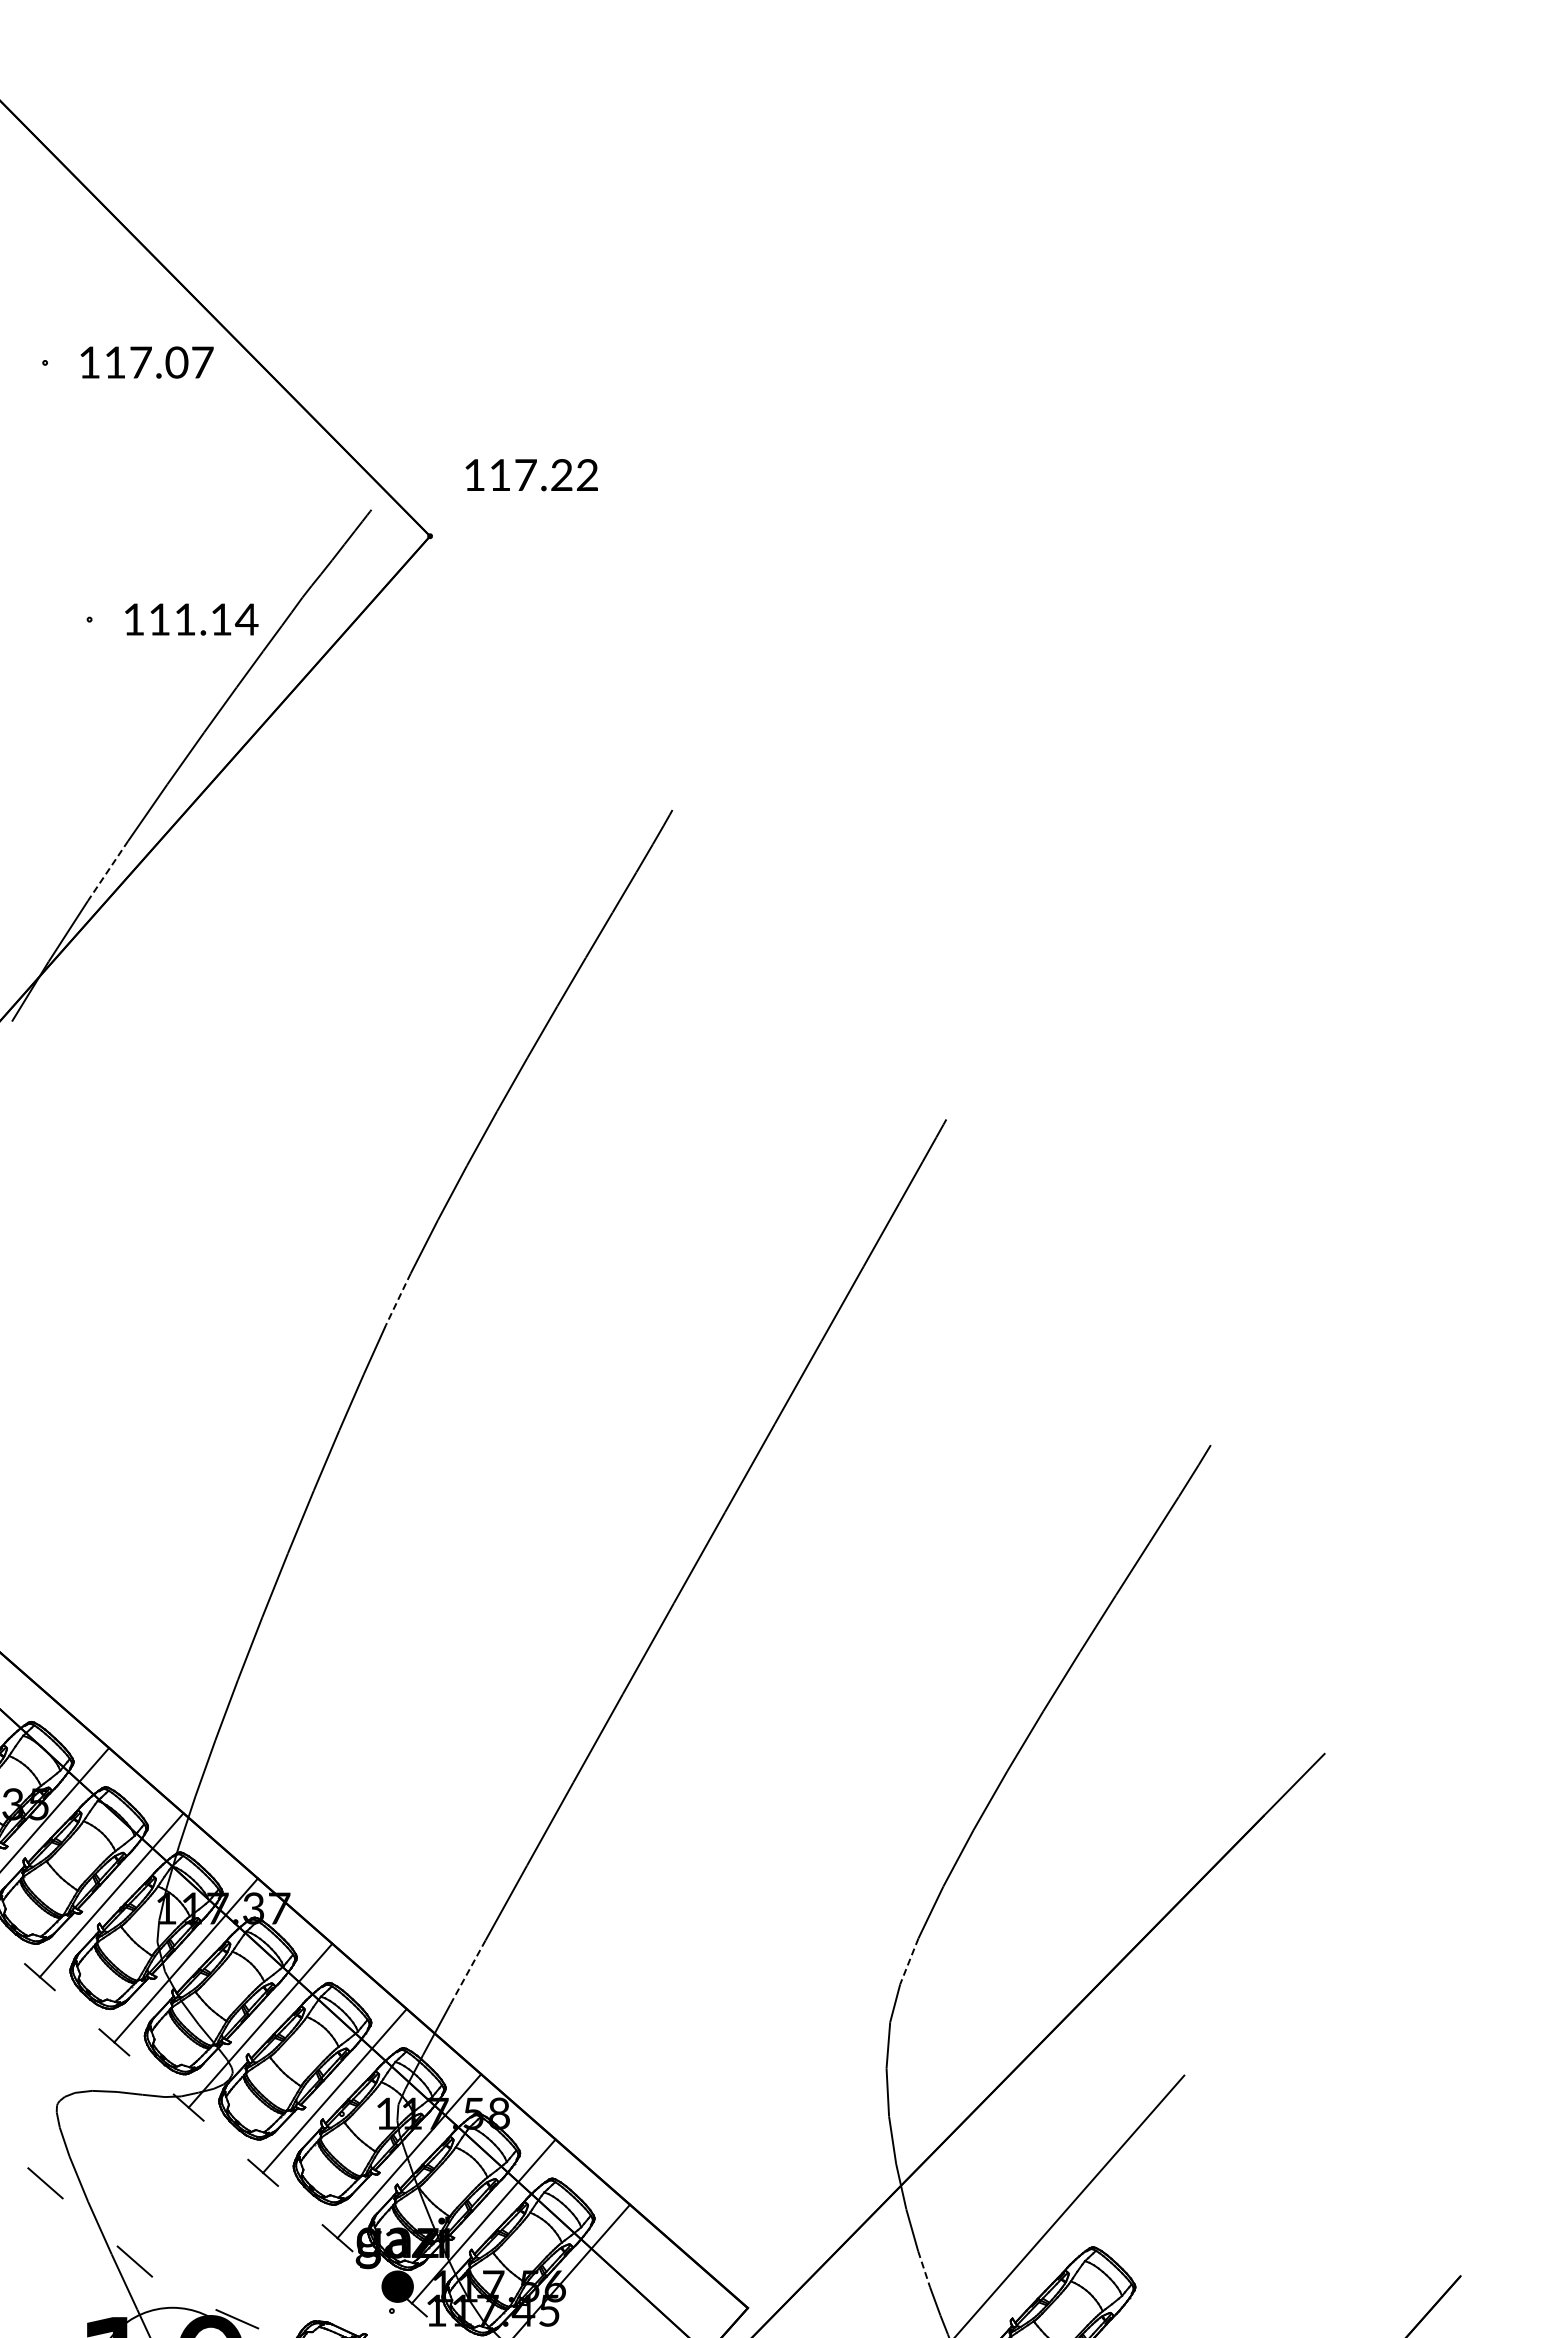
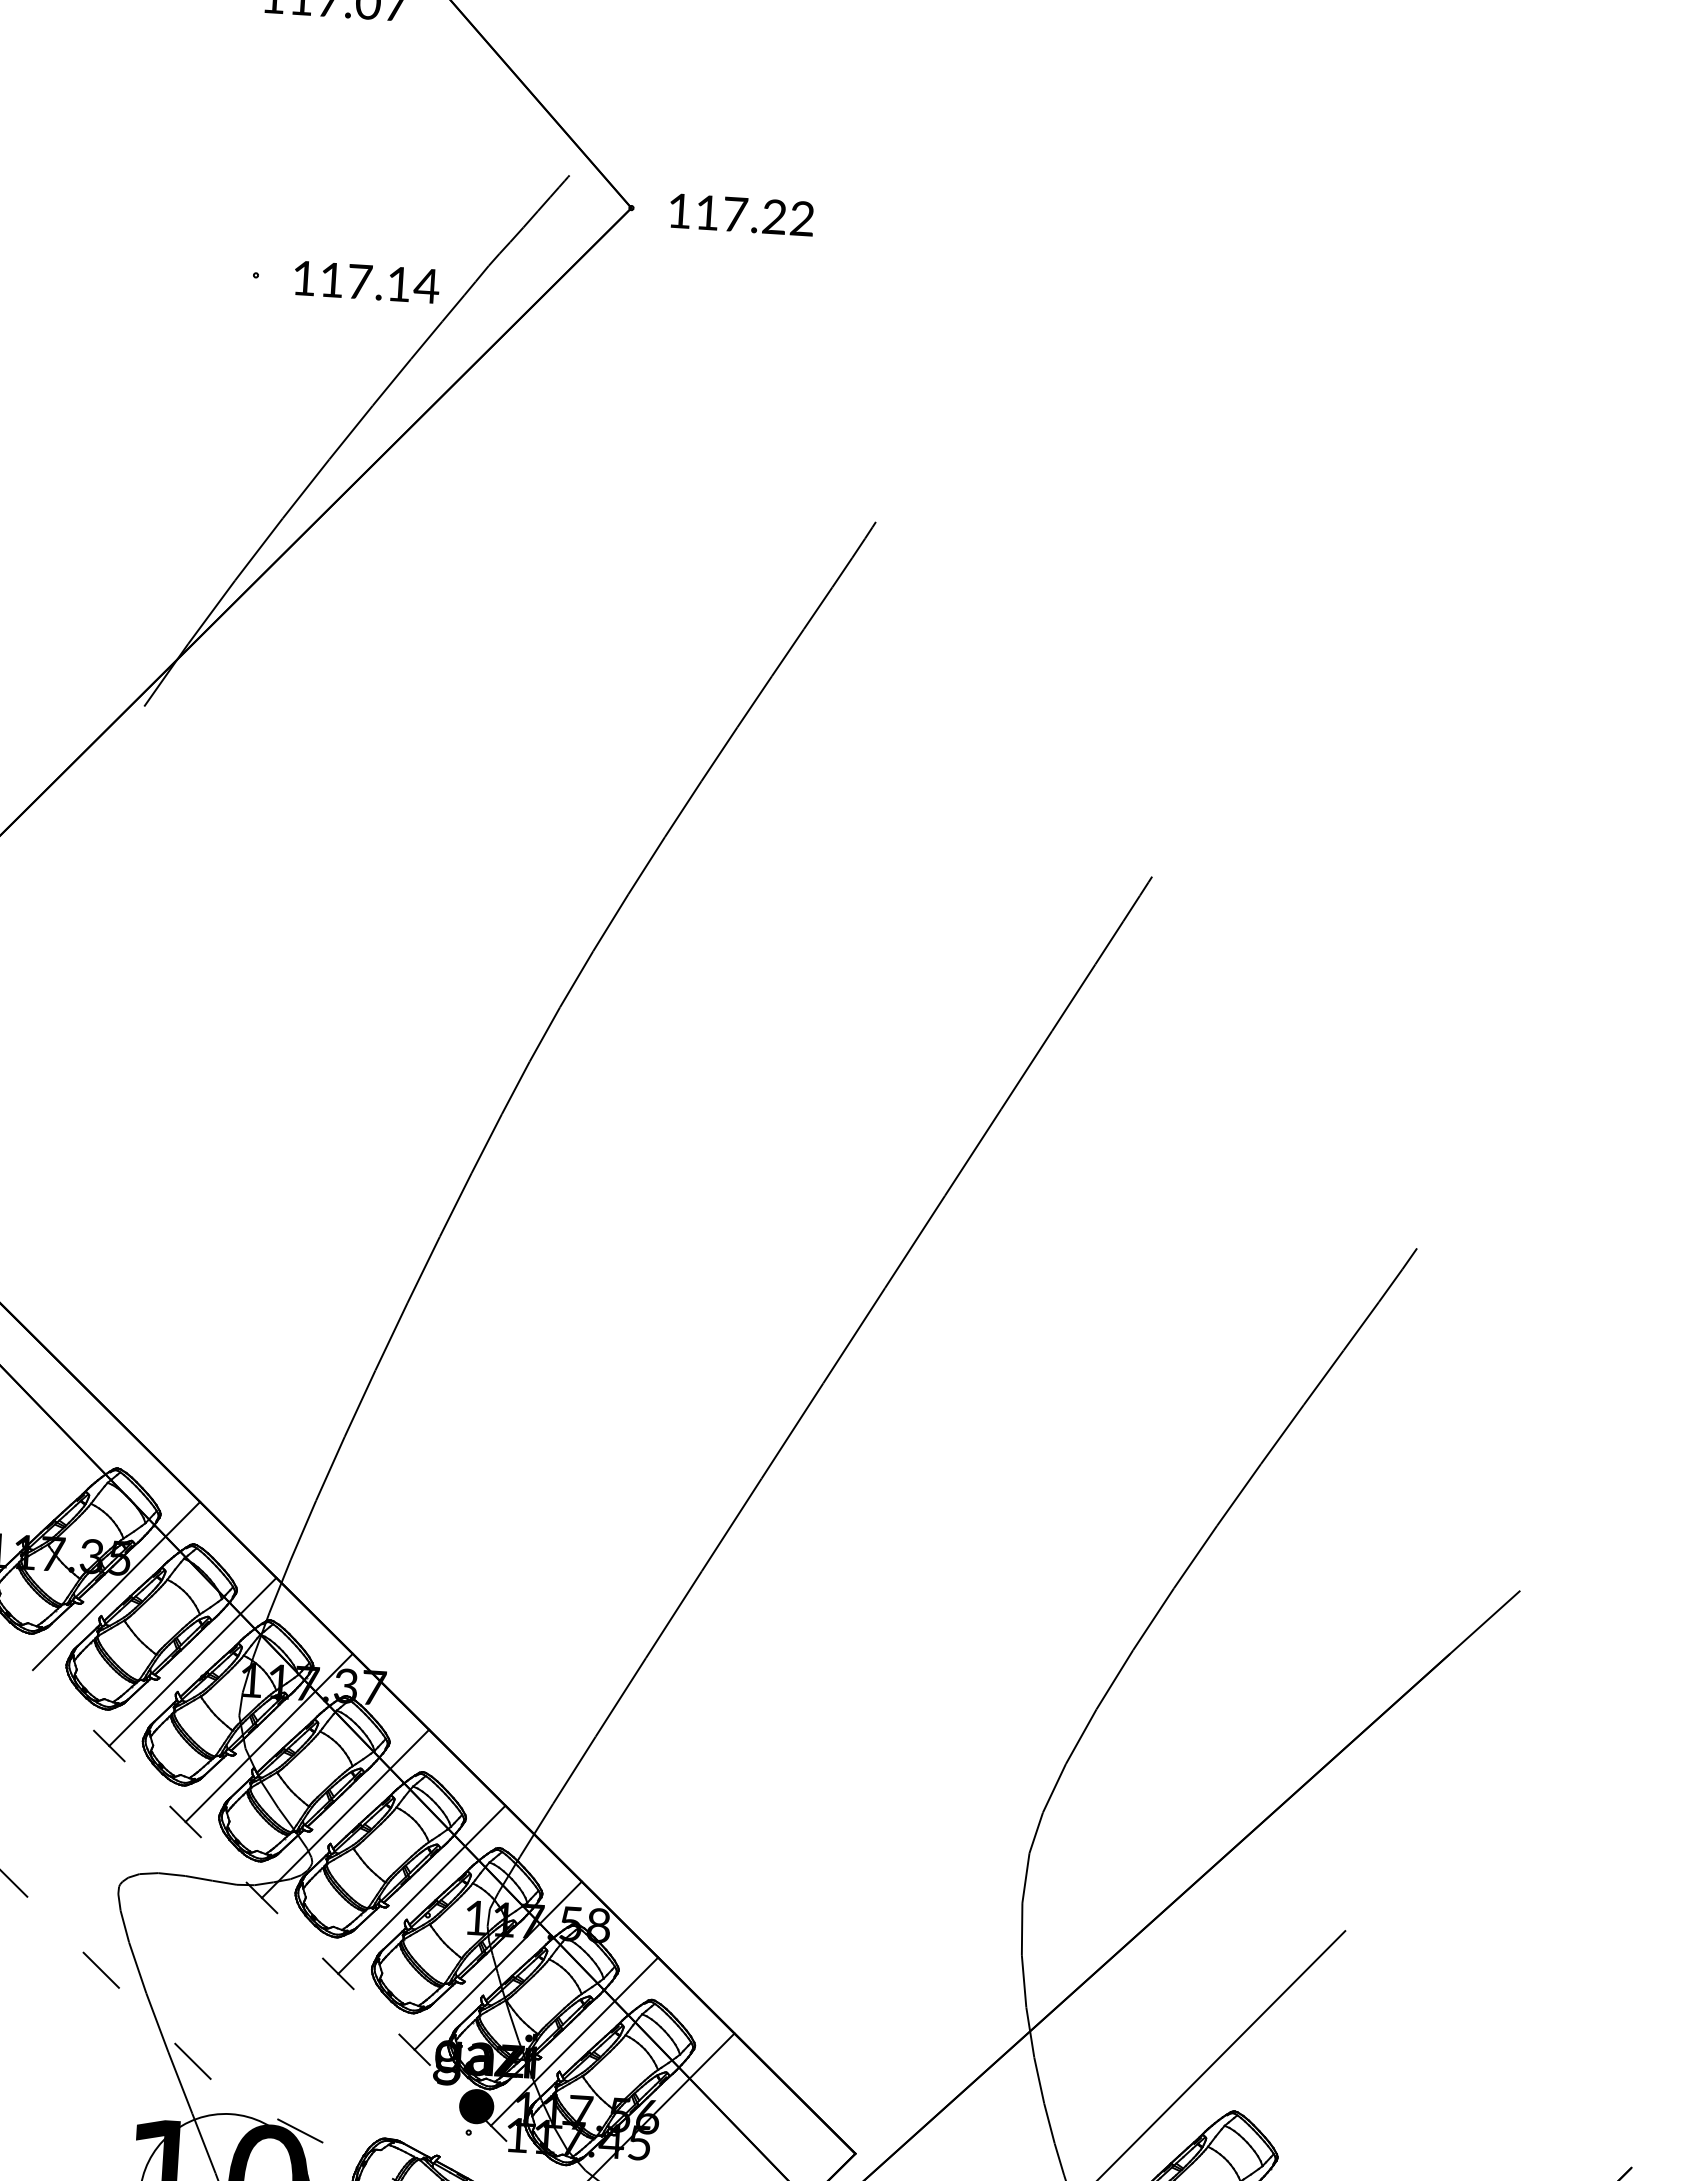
text: (531, 475) -> (741, 215), moved
text: (185, 619) -> (360, 281), 111.14 -> 117.14
line: (108, 870) -> (259, 549), dashed -> solid
line: (398, 1299) -> (544, 1034), dashed -> solid
line: (909, 1961) -> (1054, 1788), dashed -> solid
line: (467, 1972) -> (573, 1770), dashed -> solid
line: (924, 2269) -> (1049, 2123), dashed -> solid

